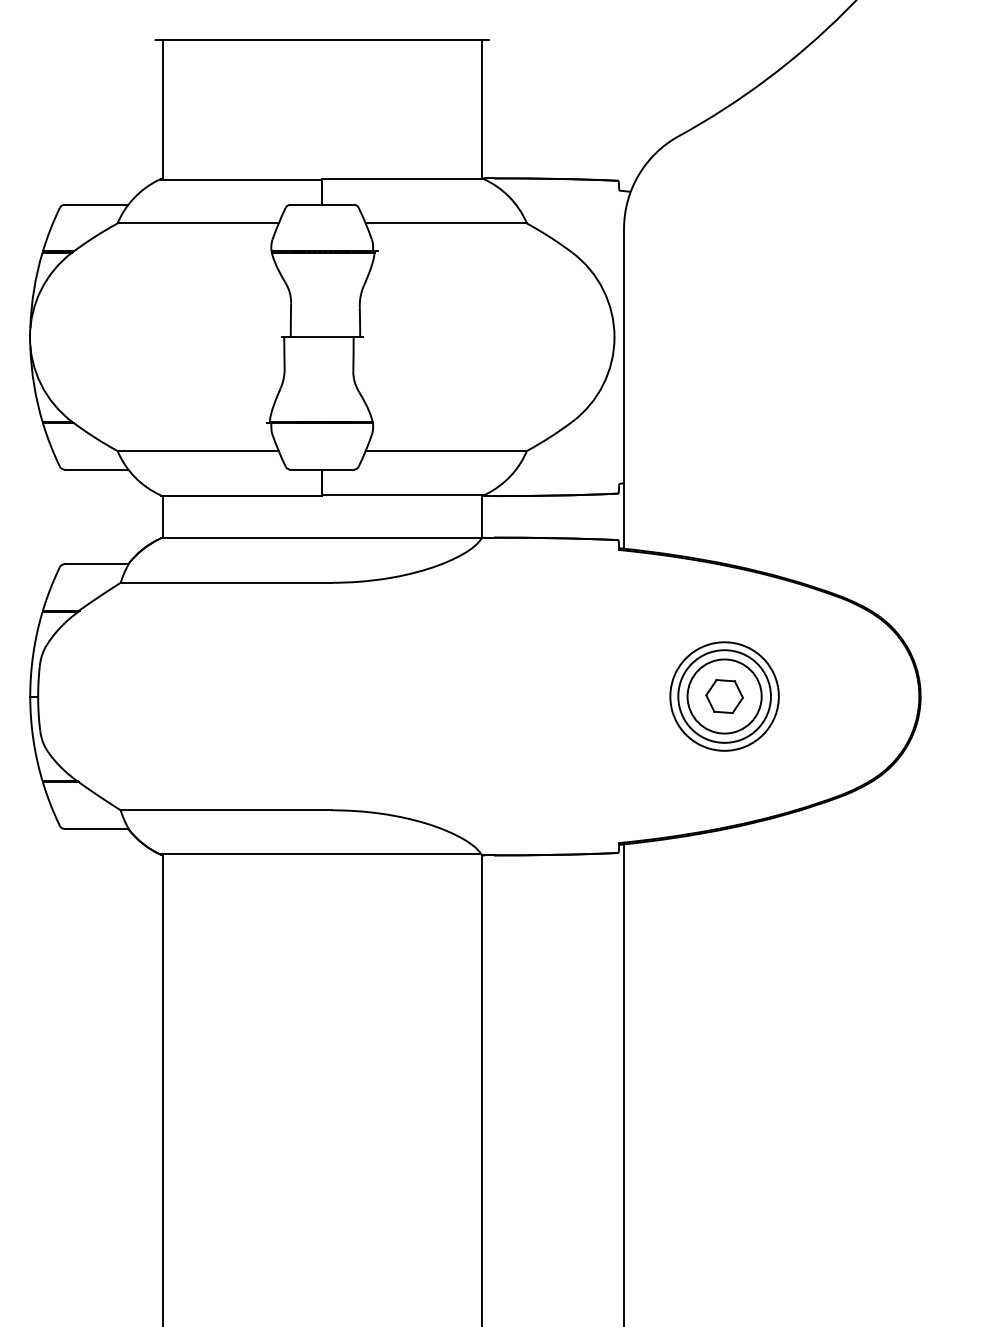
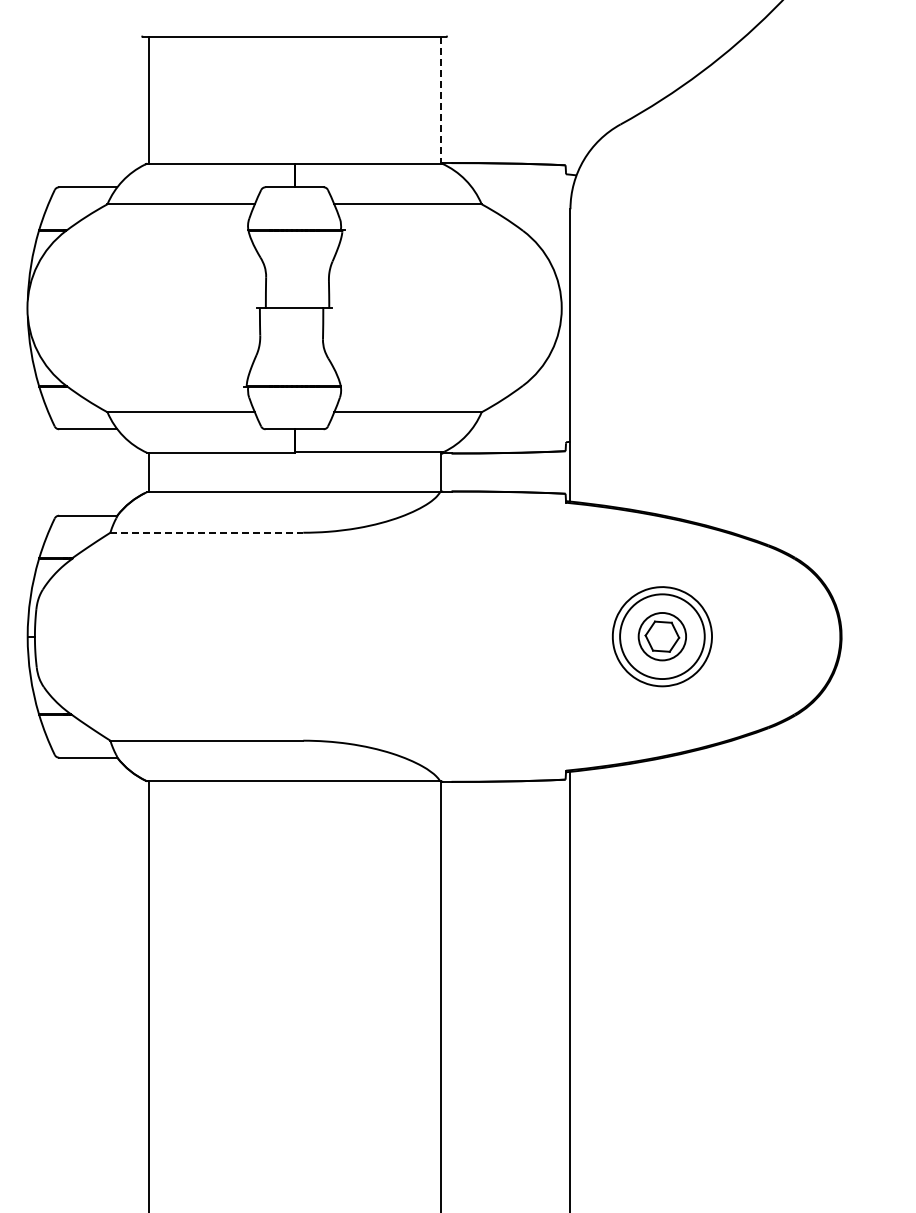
line: (481, 109) -> (440, 100), solid -> dashed
line: (226, 582) -> (207, 532), solid -> dashed
circle: (724, 696) -> (662, 636), size x0.7

